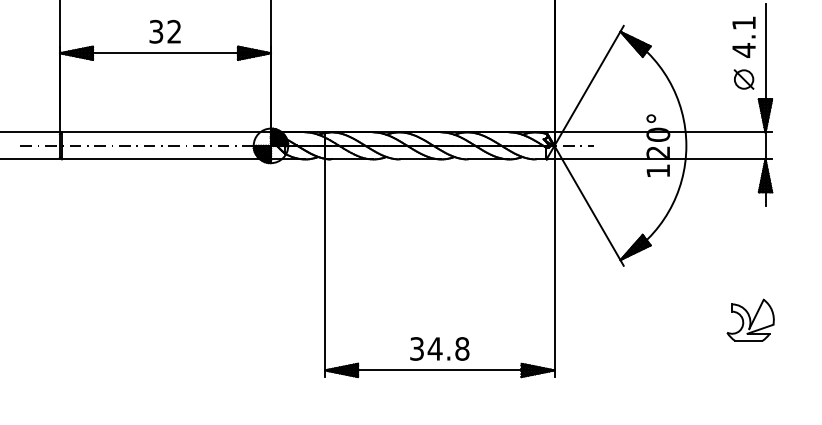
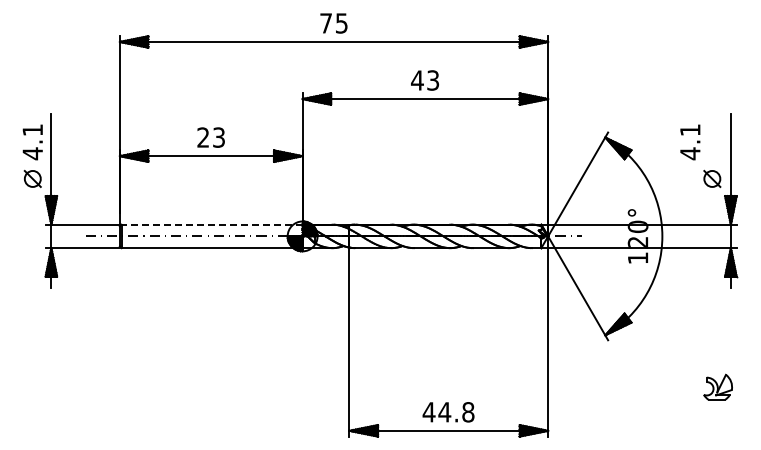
text: (164, 31) -> (210, 137), 32 -> 23
text: (744, 37) -> (690, 142), moved
line: (166, 132) -> (212, 224), solid -> dashed
part: (750, 319) -> (717, 386), size x0.7
text: (416, 349) -> (428, 412), 34.8 -> 44.8

